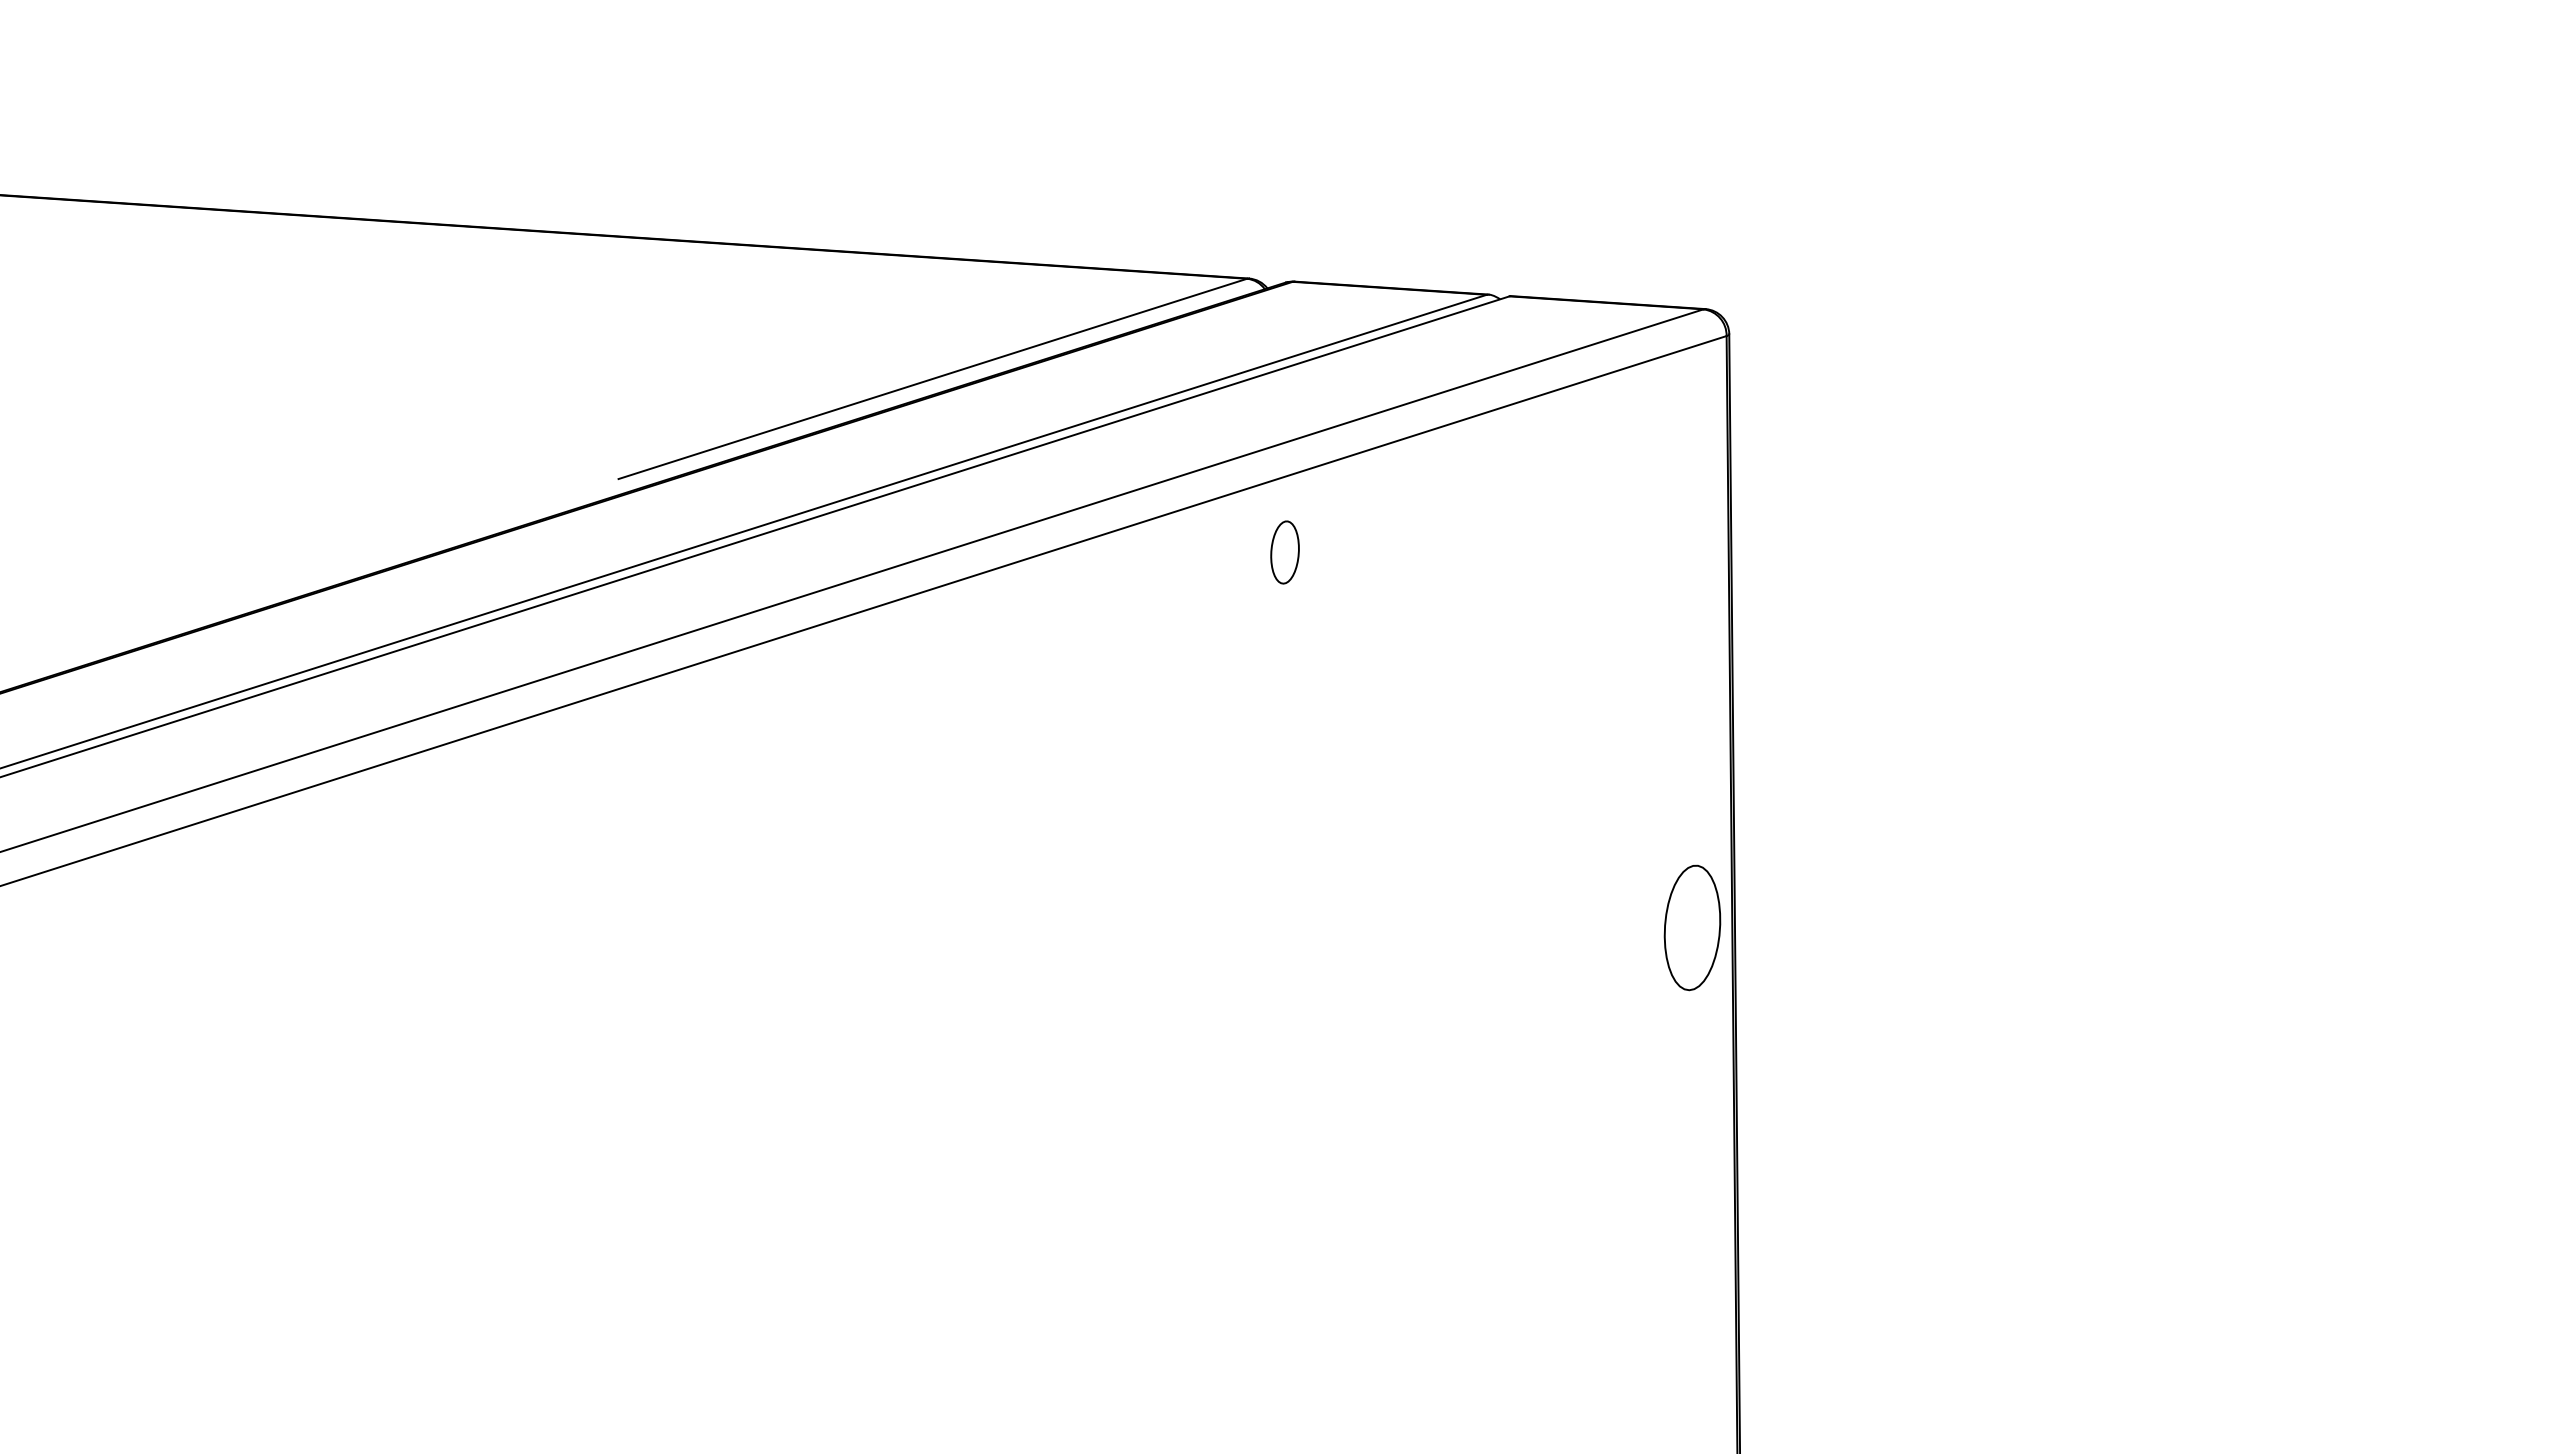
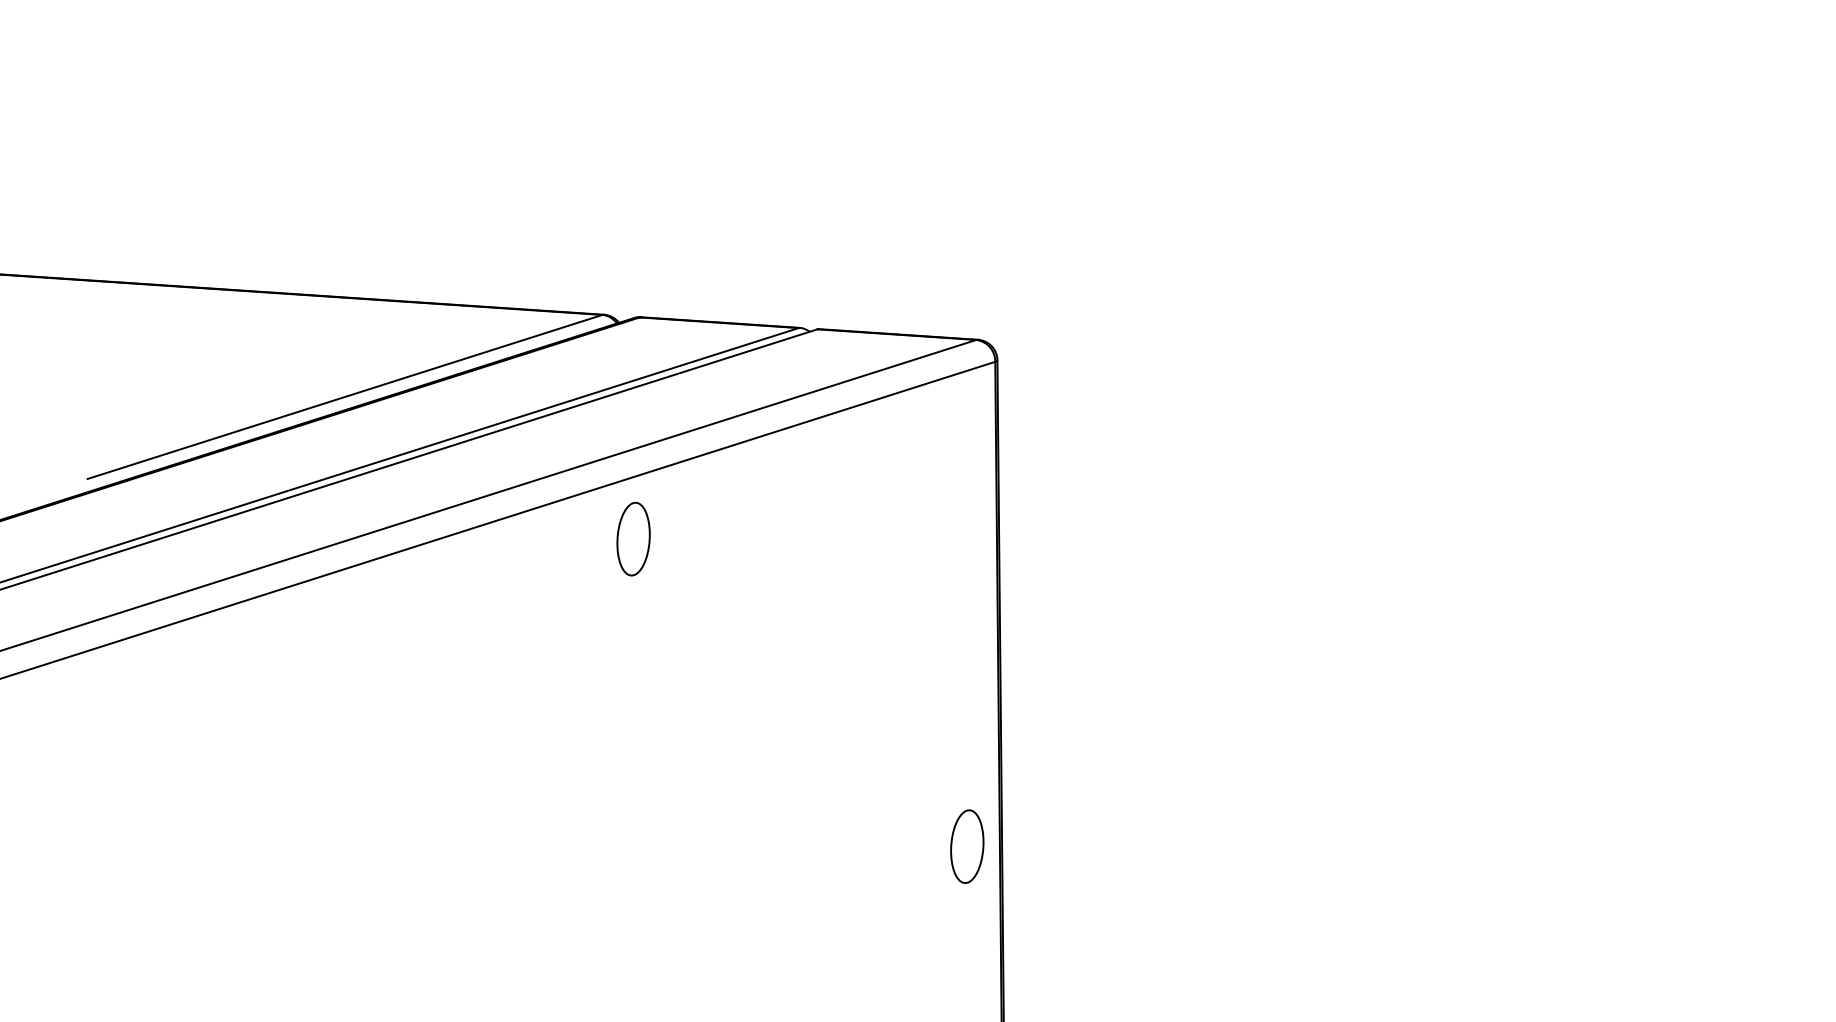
part: (1284, 552) -> (633, 539), size x1.43
part: (1692, 927) -> (967, 846), size x0.71

